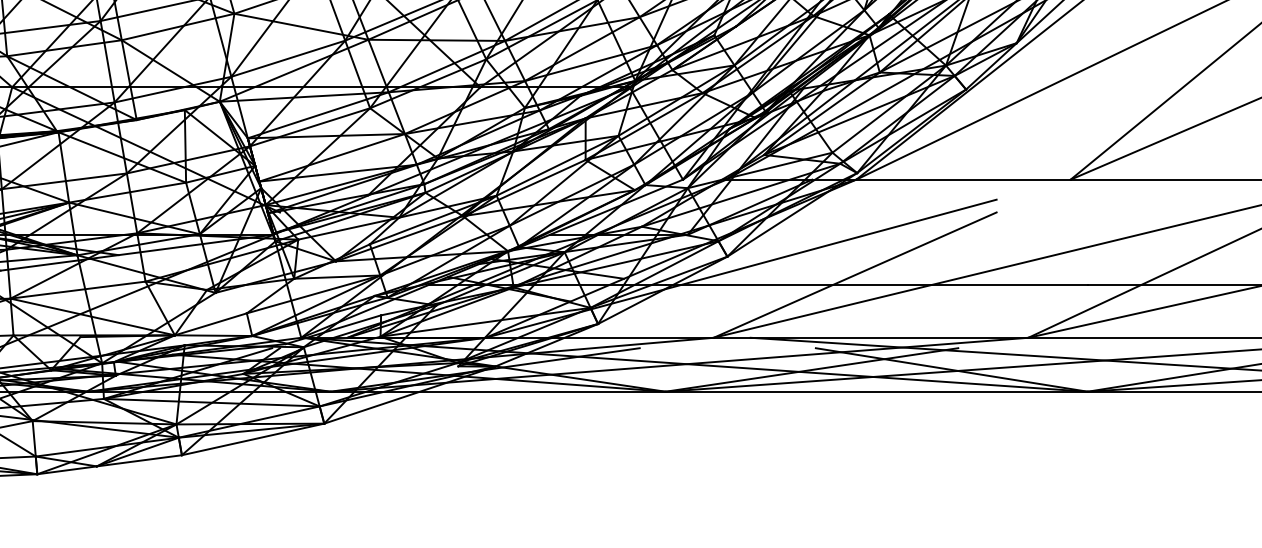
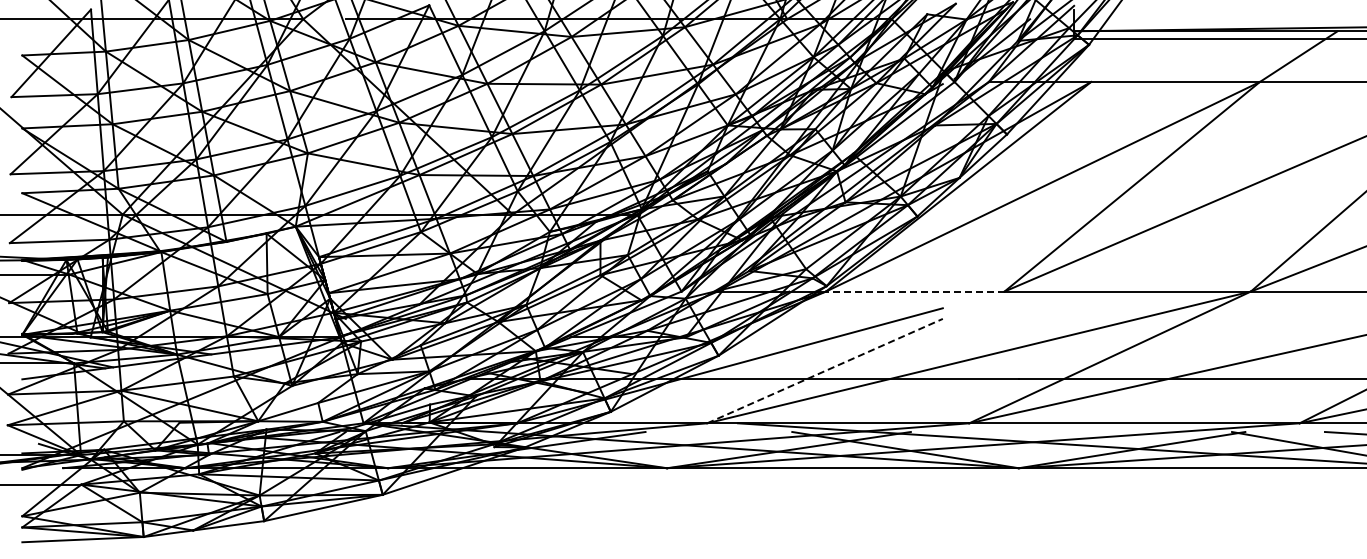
line: (962, 179) -> (914, 291), solid -> dashed
line: (855, 275) -> (825, 371), solid -> dashed

